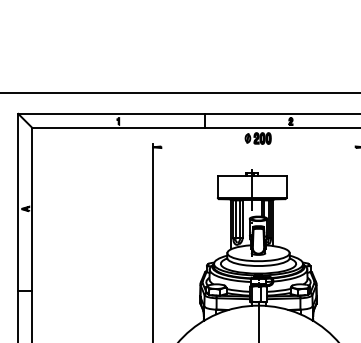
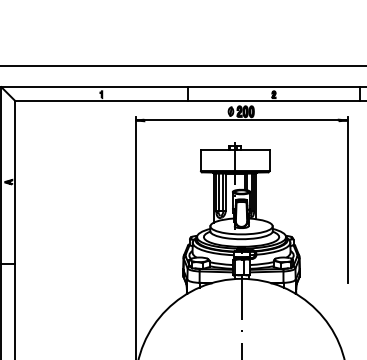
line: (258, 147) -> (241, 120), added

